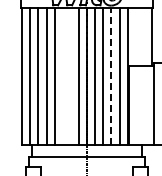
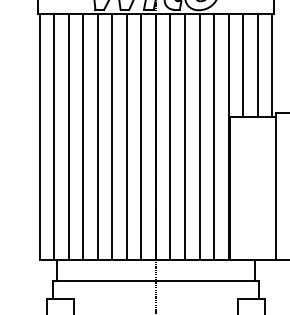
line: (135, 36) -> (242, 65), added
line: (143, 36) -> (256, 65), added
line: (62, 76) -> (111, 136), added
line: (70, 76) -> (126, 136), added
line: (111, 76) -> (199, 136), dashed -> solid

